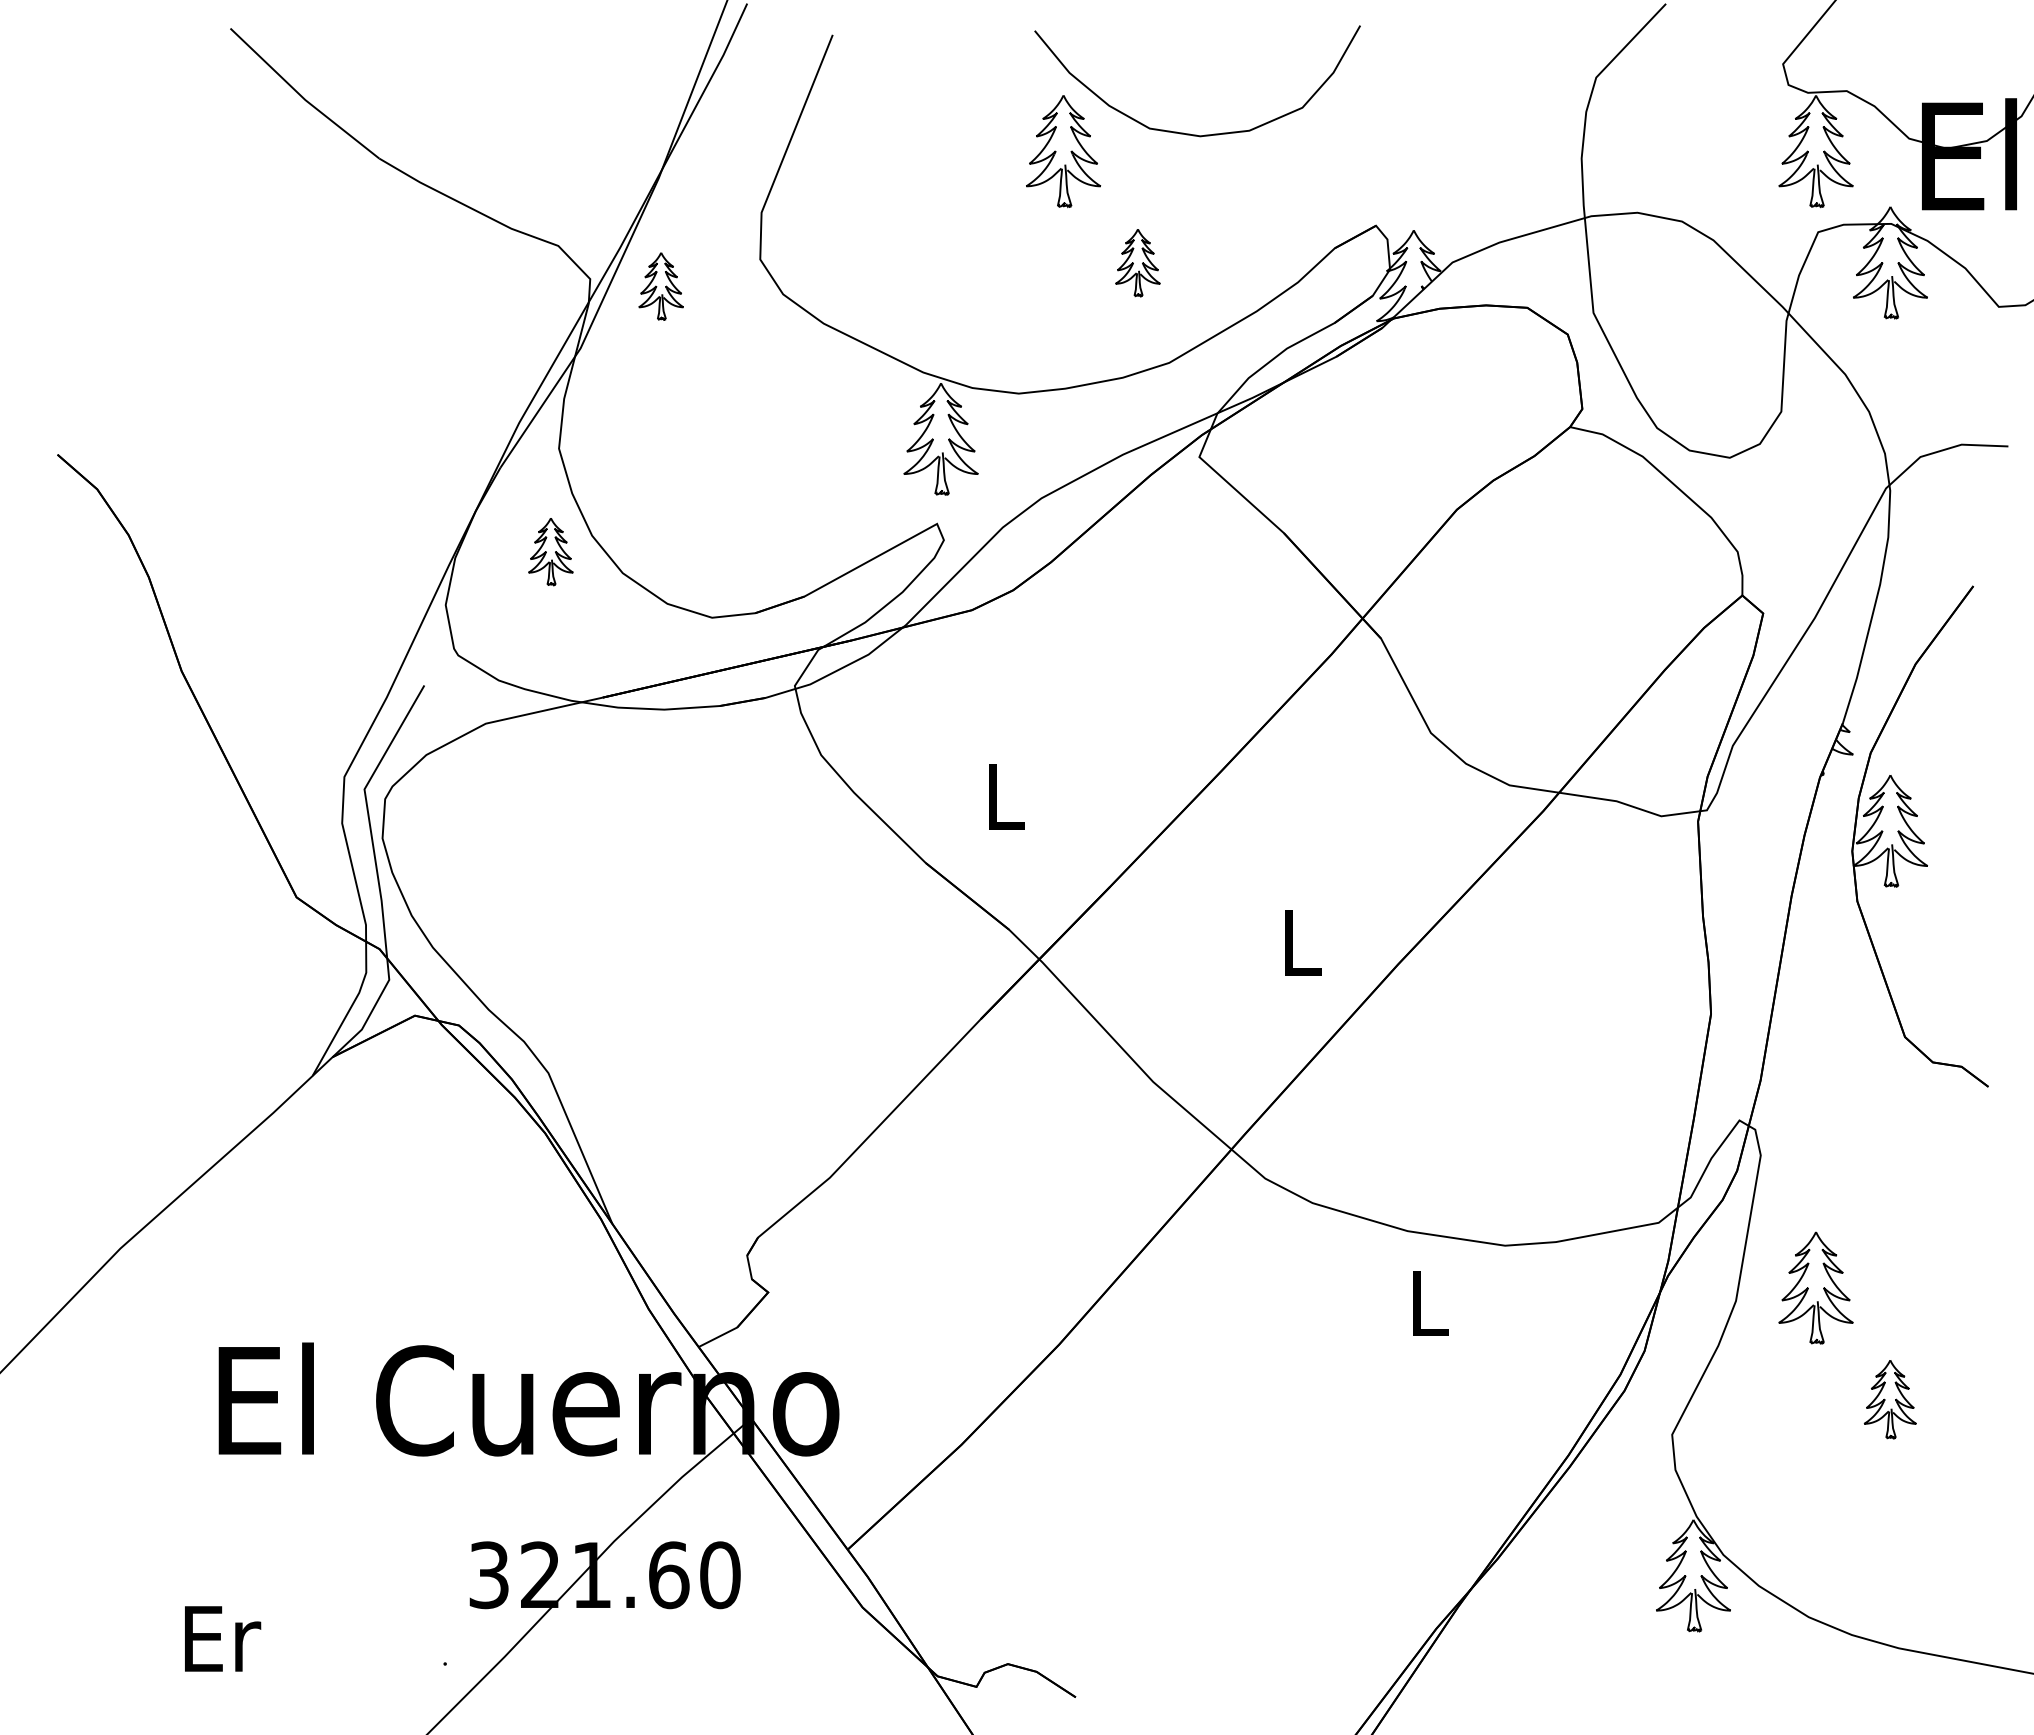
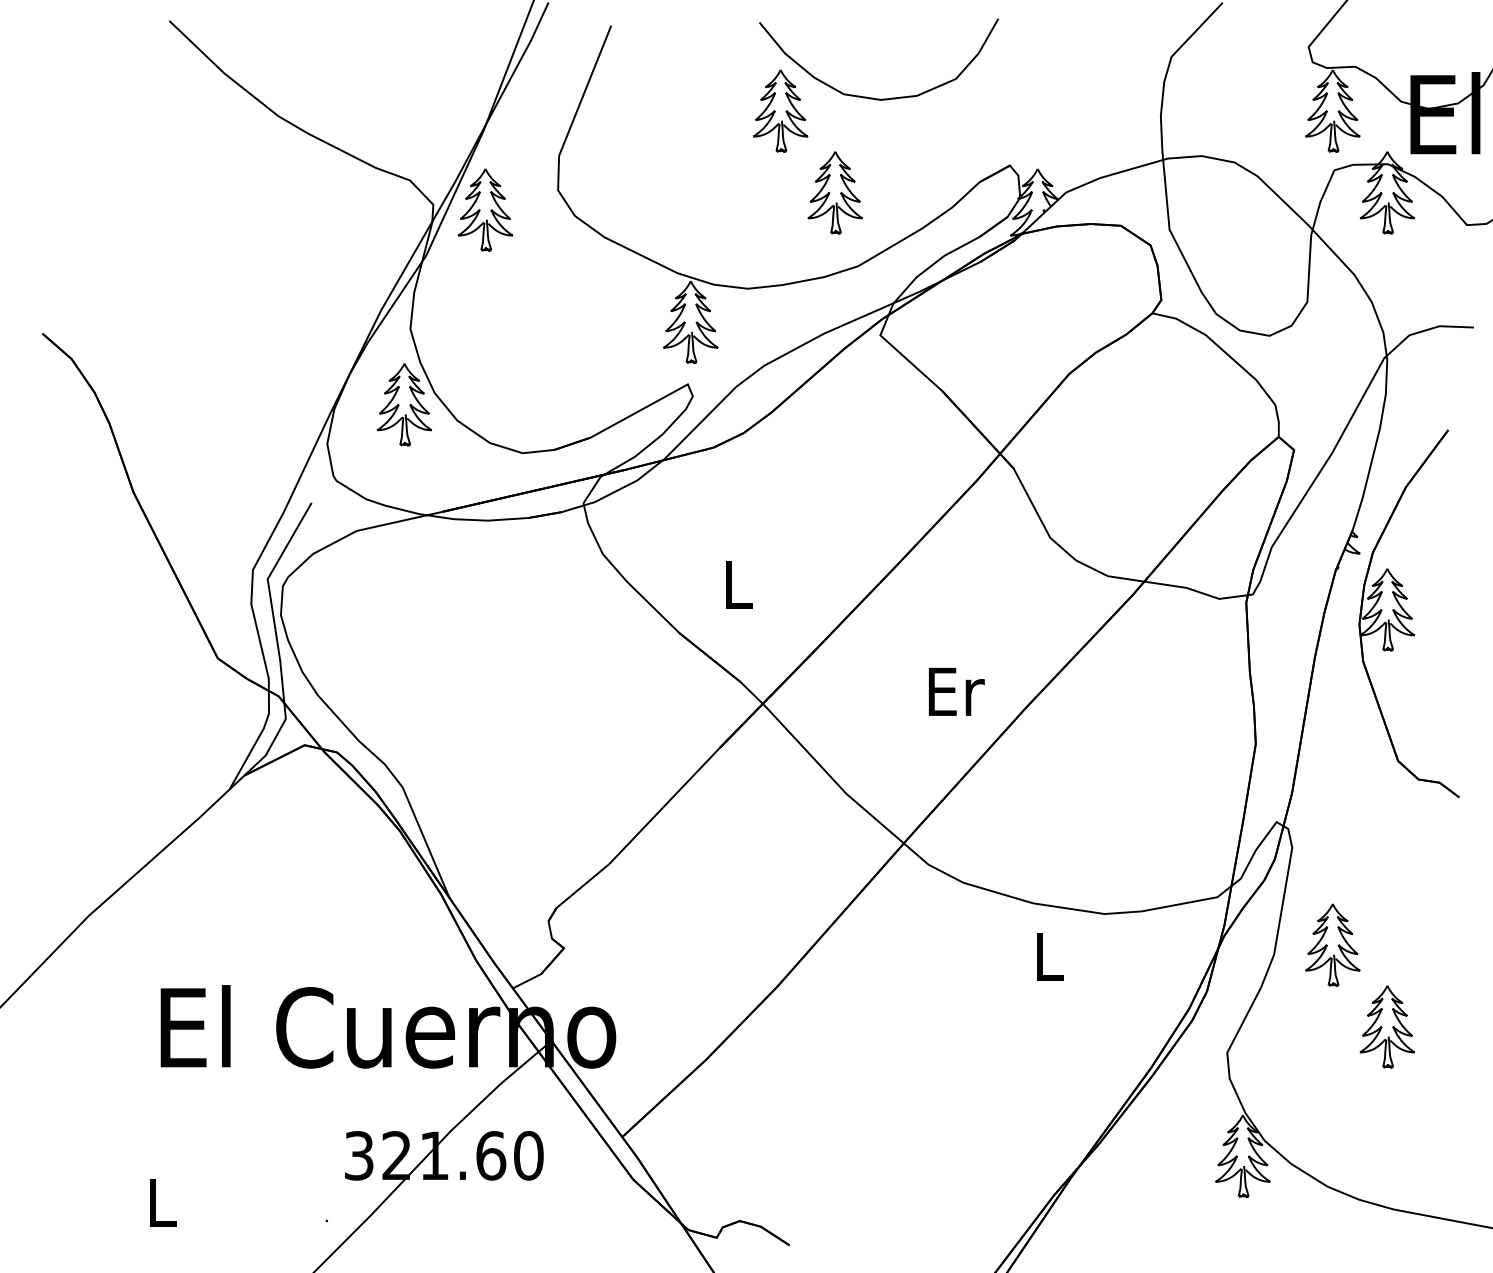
part: (1137, 262) -> (834, 192), size x1.67
part: (660, 286) -> (484, 210), size x1.67
part: (550, 551) -> (404, 404), size x1.67
text: (1303, 942) -> (956, 691), L -> Er
part: (1889, 1399) -> (1386, 1026), size x1.43
text: (223, 1638) -> (164, 1202), Er -> L

